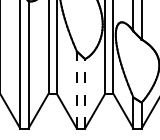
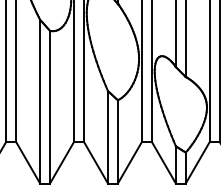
line: (77, 89) -> (108, 136), dashed -> solid
line: (84, 93) -> (117, 141), dashed -> solid

